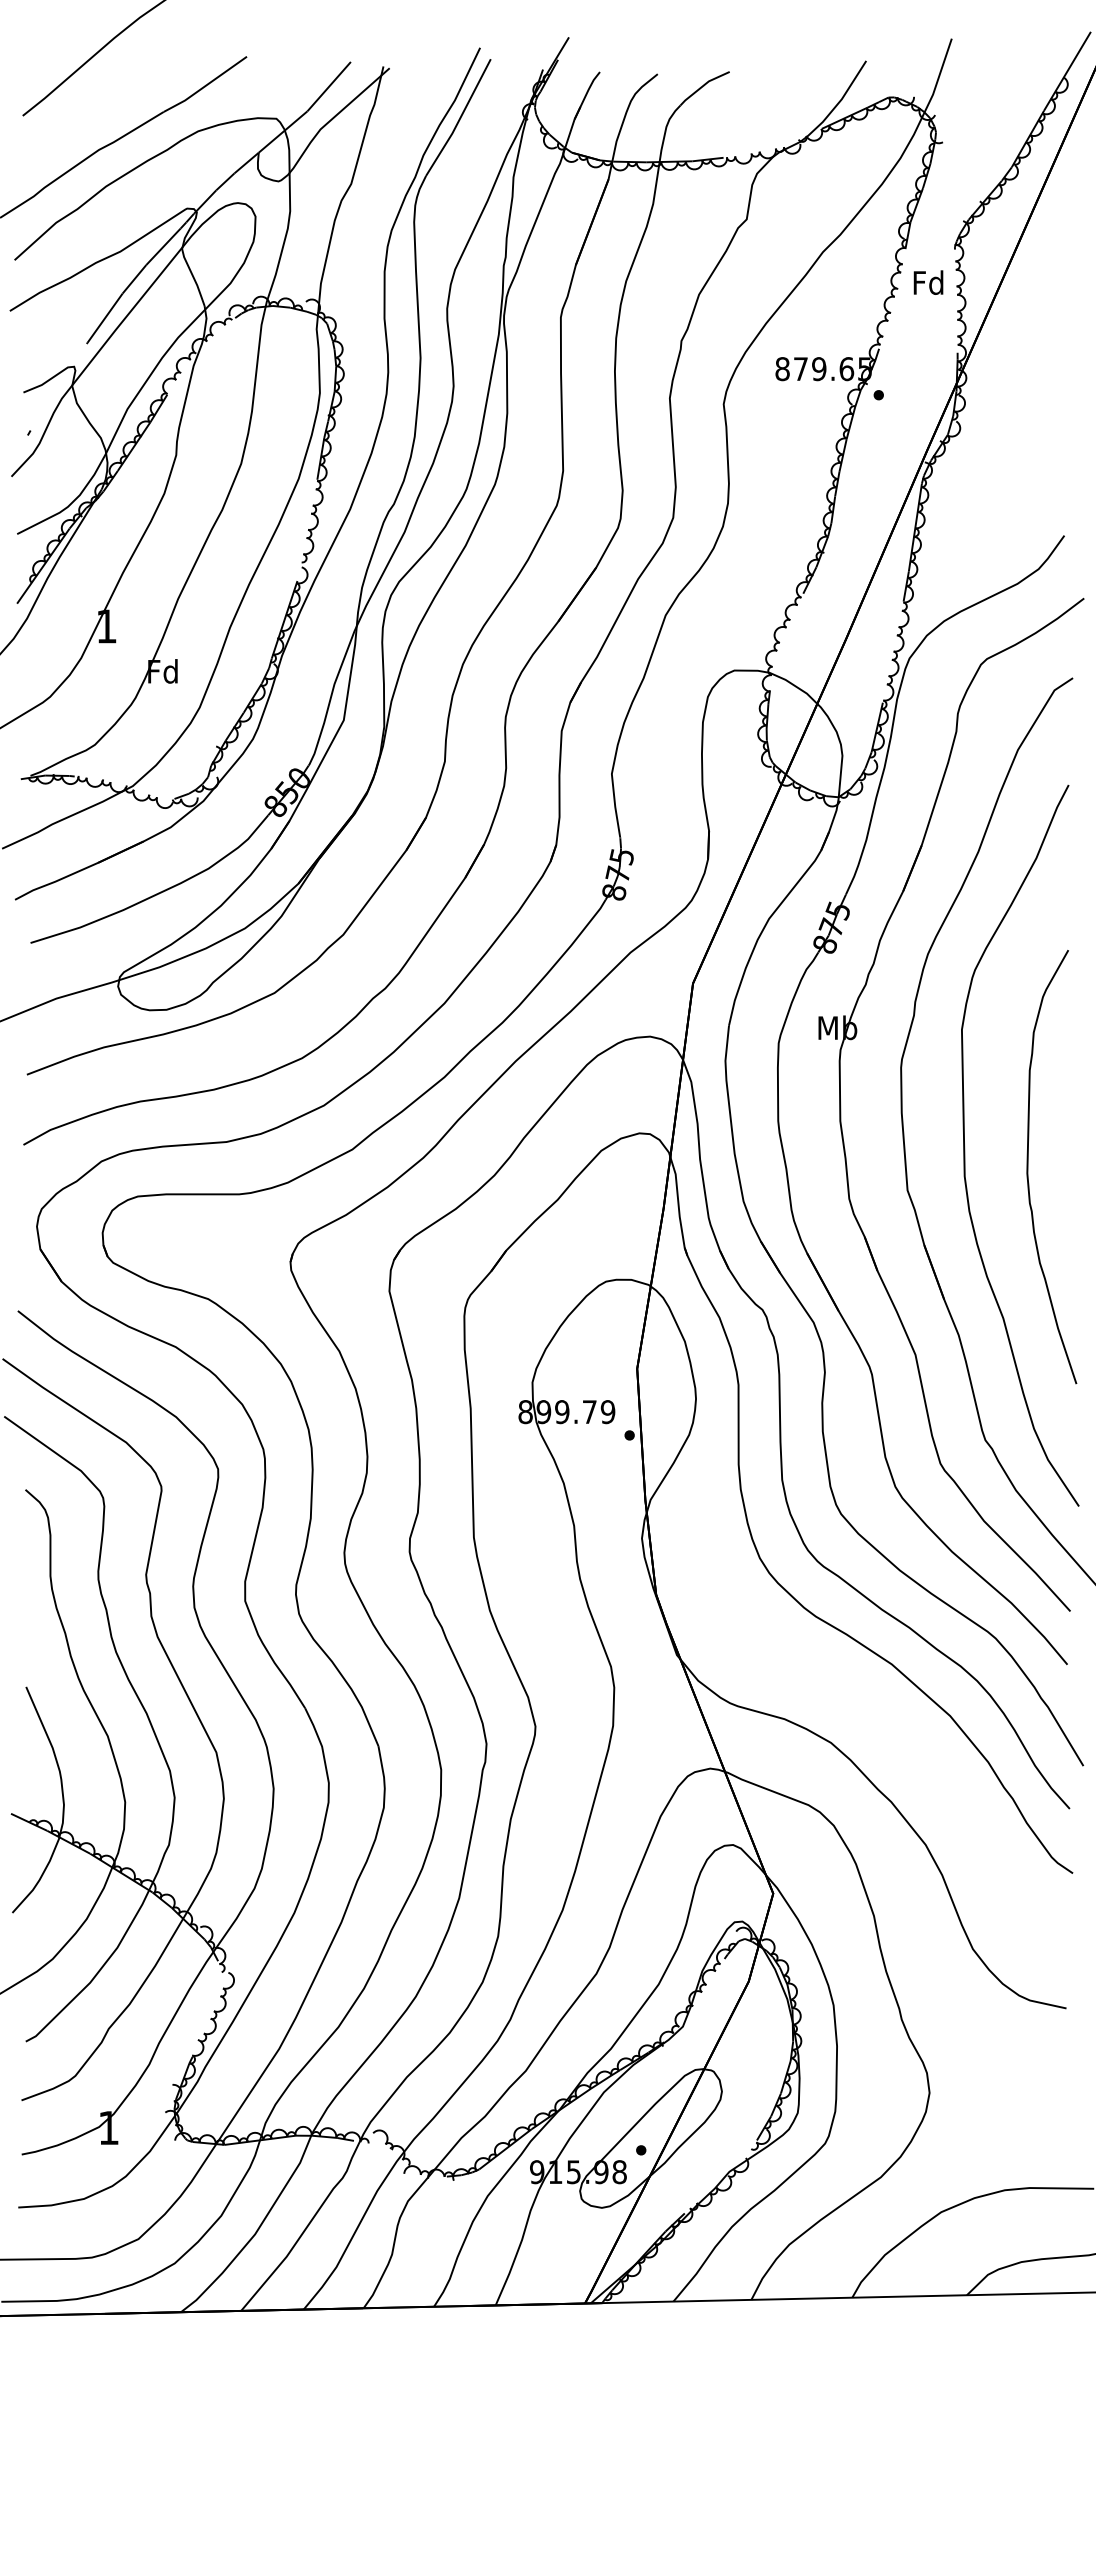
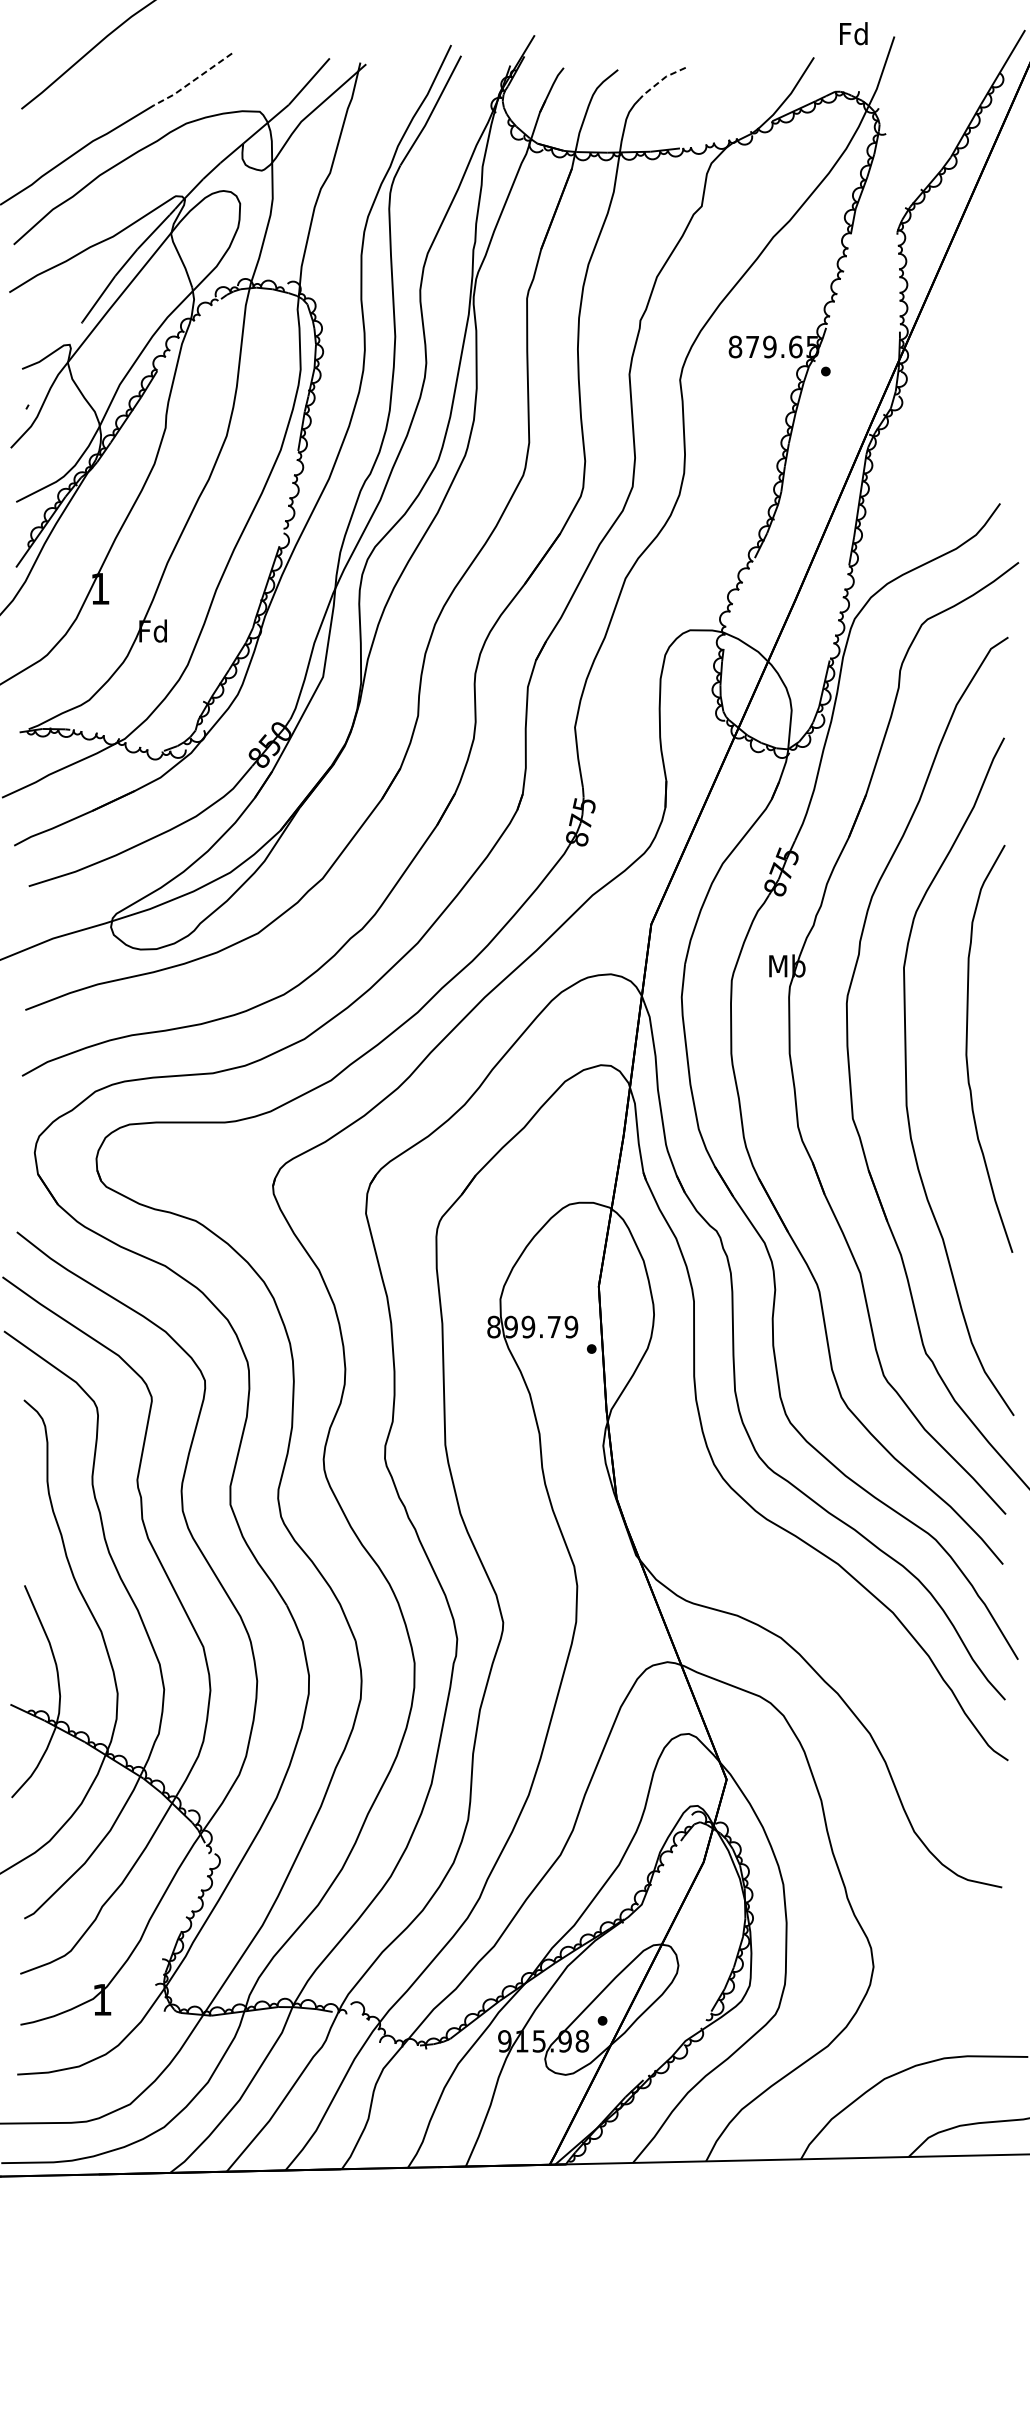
line: (205, 86) -> (193, 81), solid -> dashed
line: (702, 86) -> (660, 81), solid -> dashed
text: (928, 282) -> (853, 33), moved
curve: (1028, 1167) -> (967, 1049), moved

